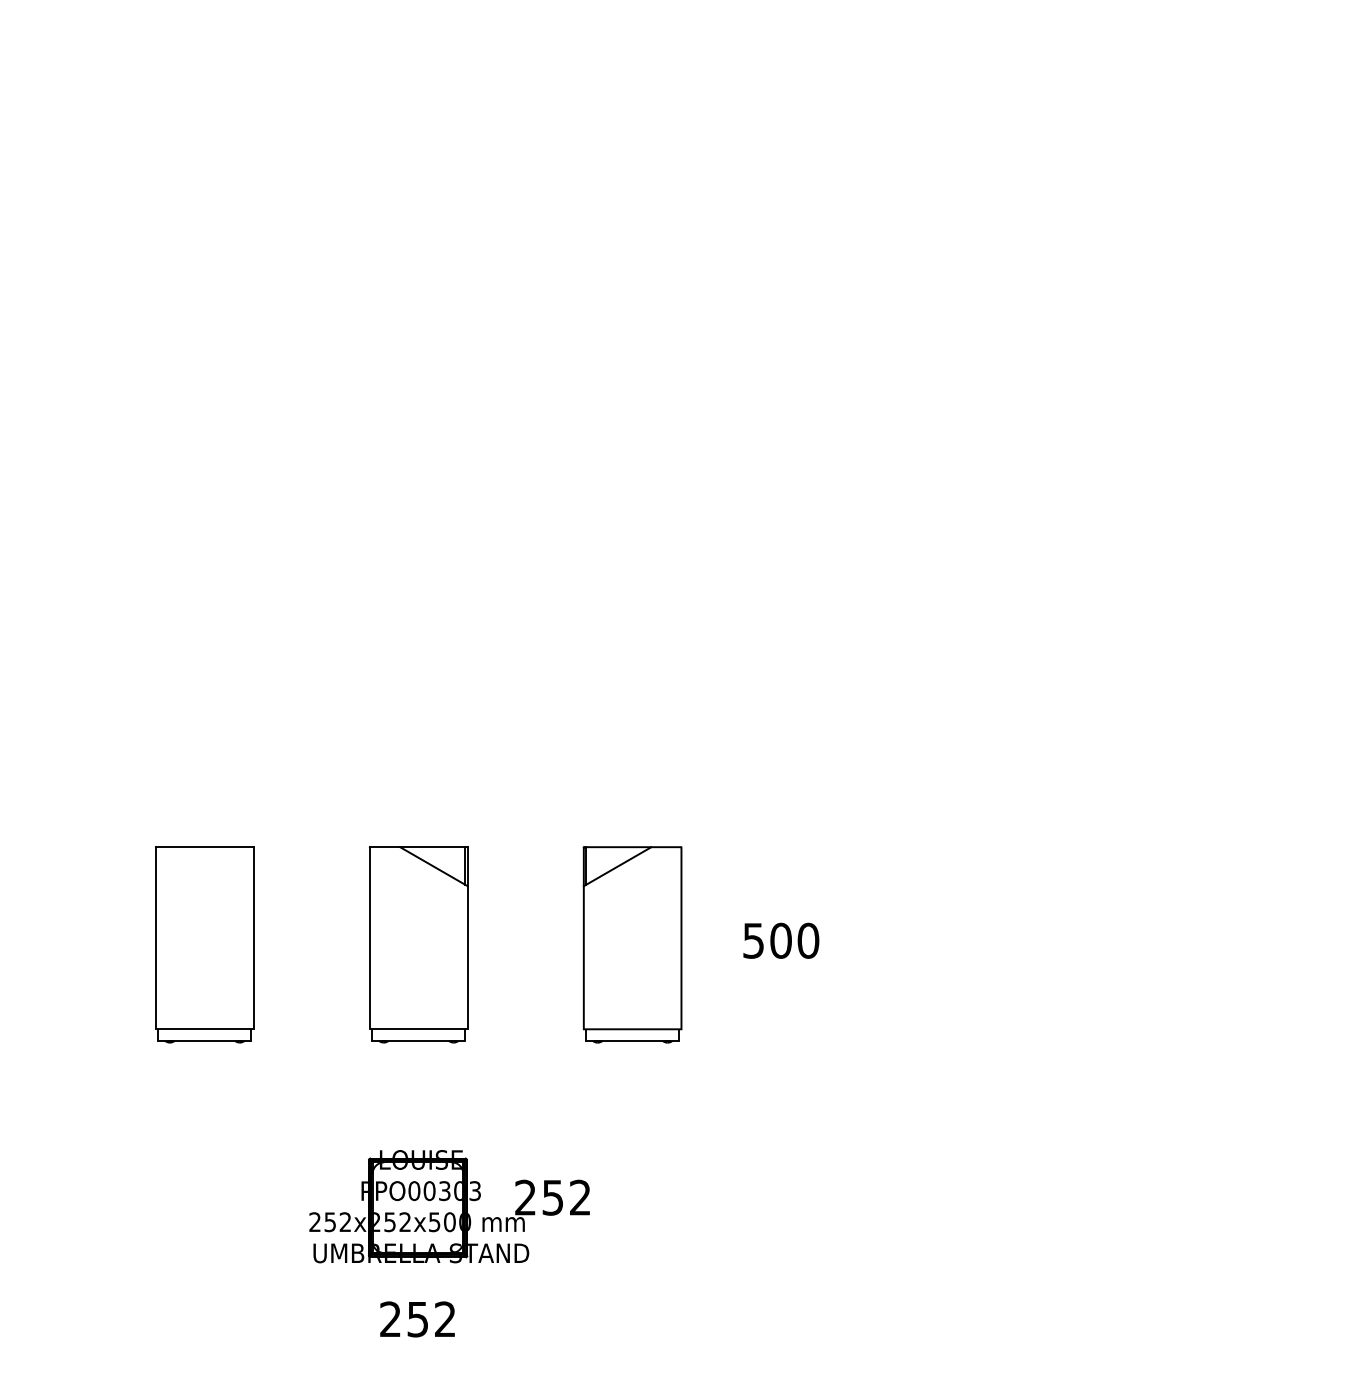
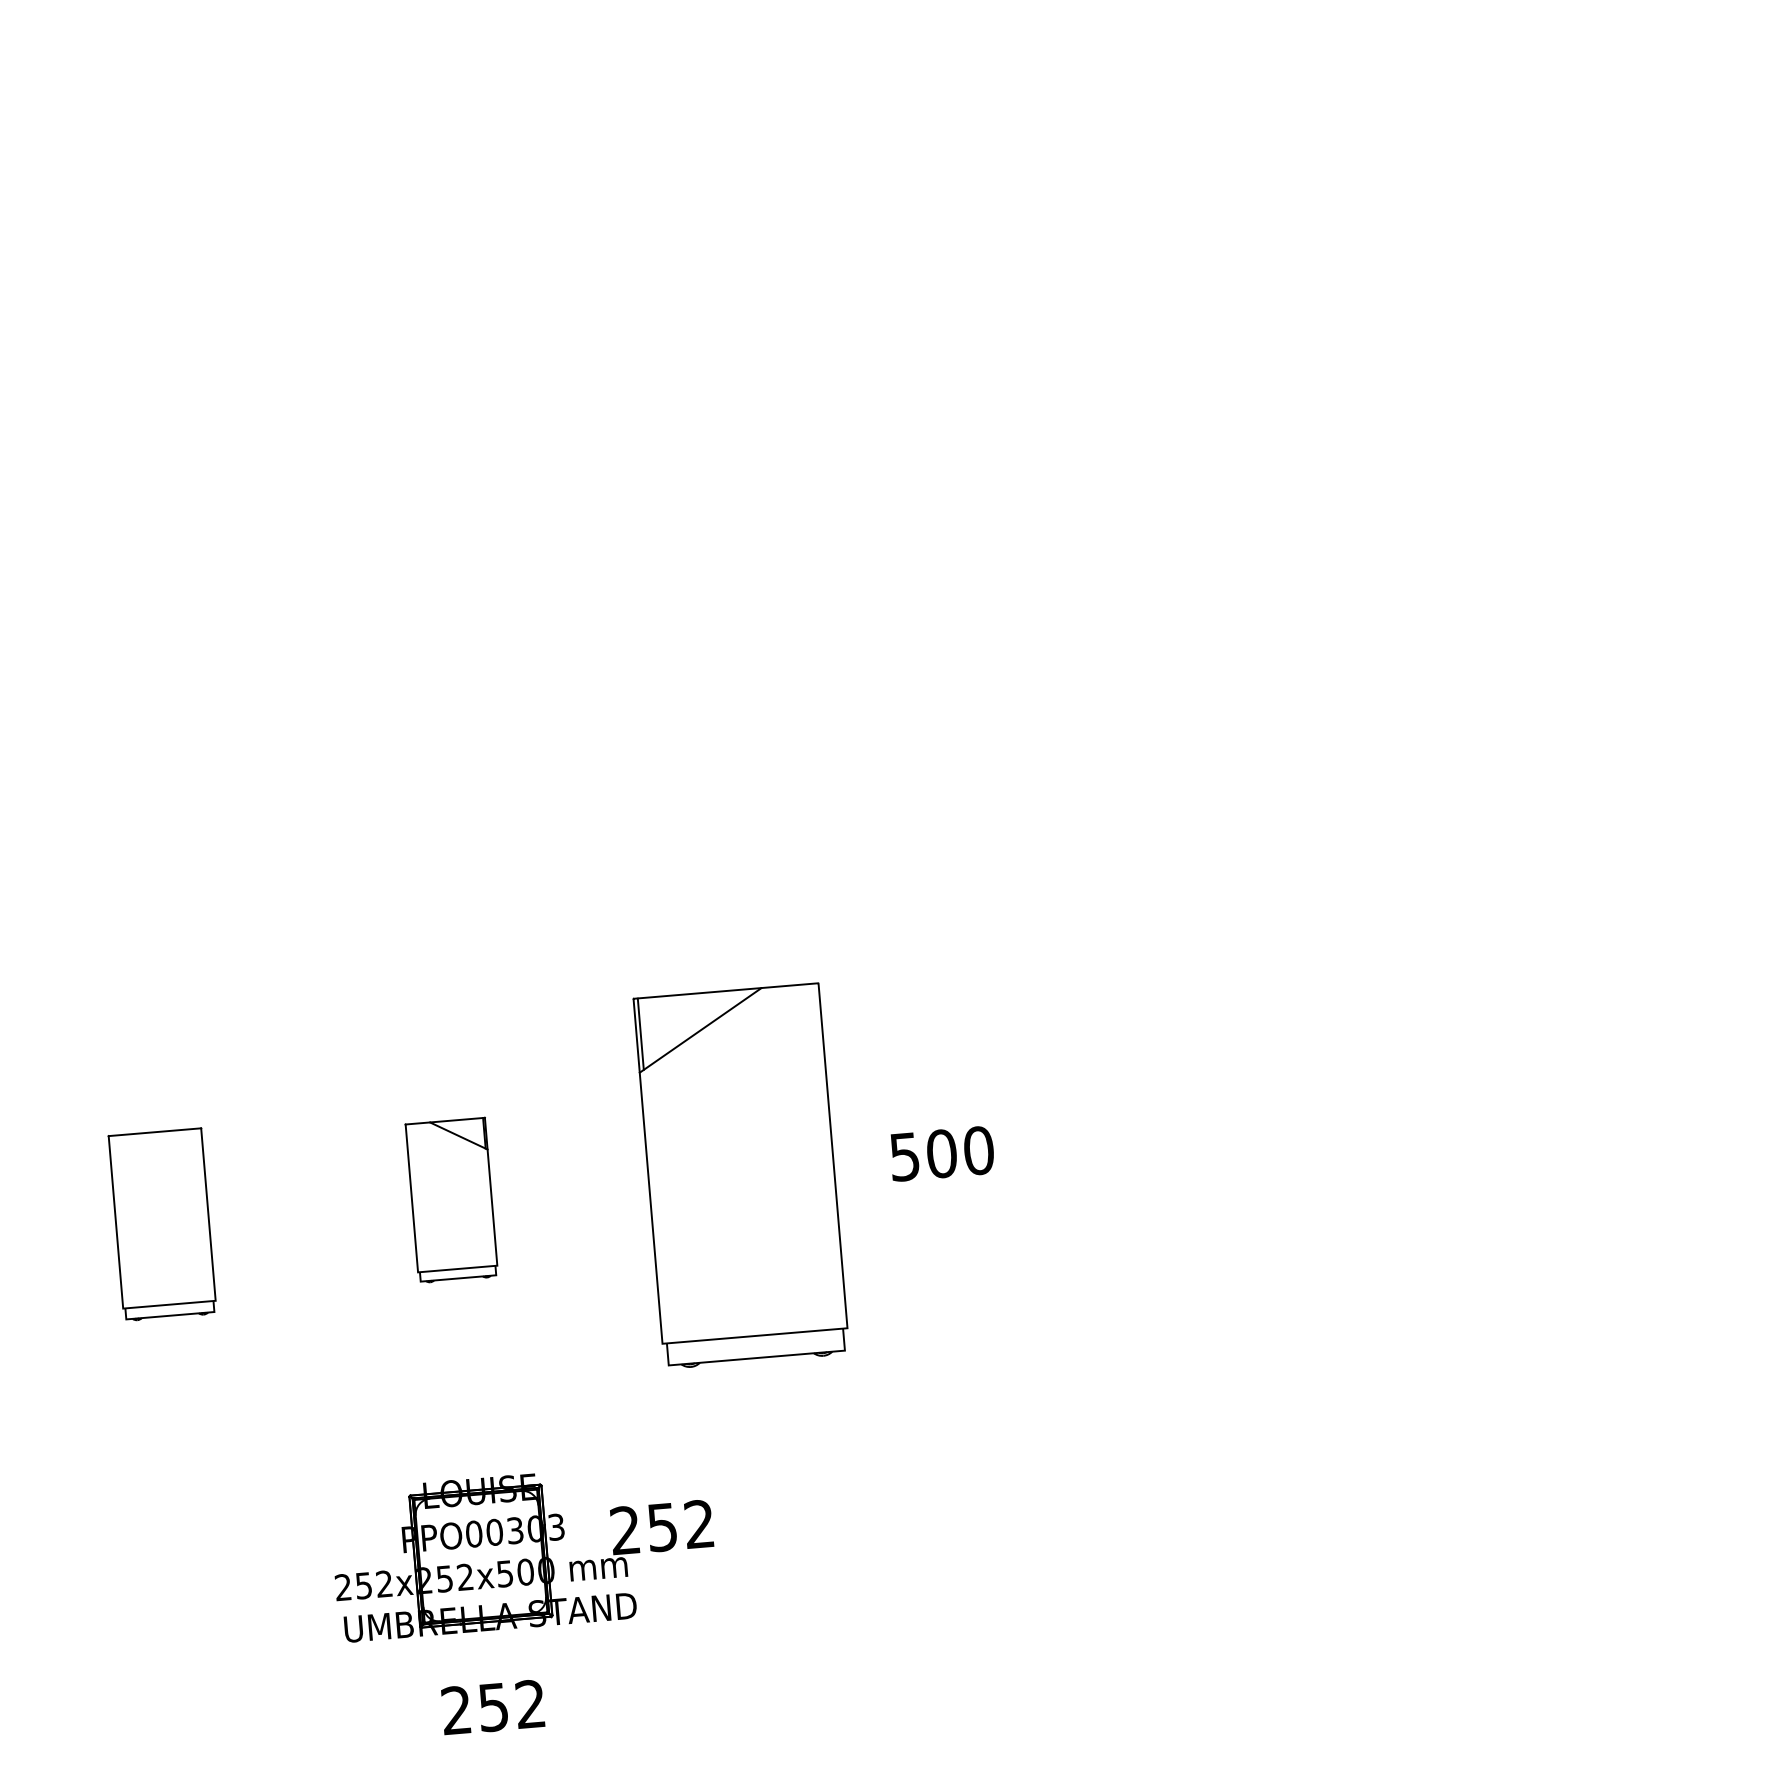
part: (204, 944) -> (162, 1224), size x0.7
part: (418, 944) -> (451, 1199), size x0.6
part: (632, 944) -> (741, 1175), size x1.4

